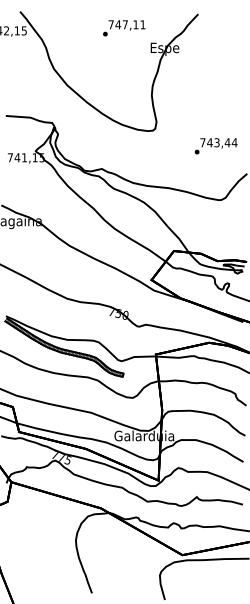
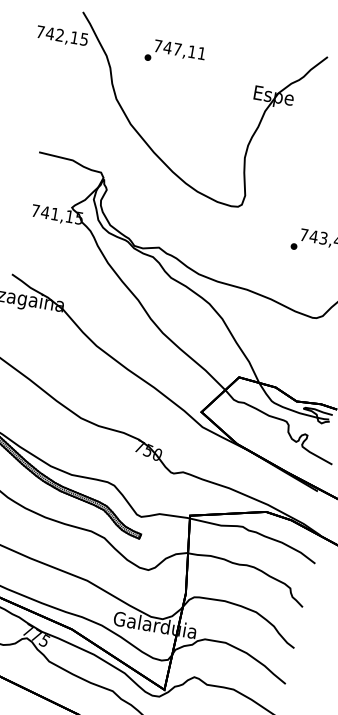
text: (124, 28) -> (175, 54), moved

